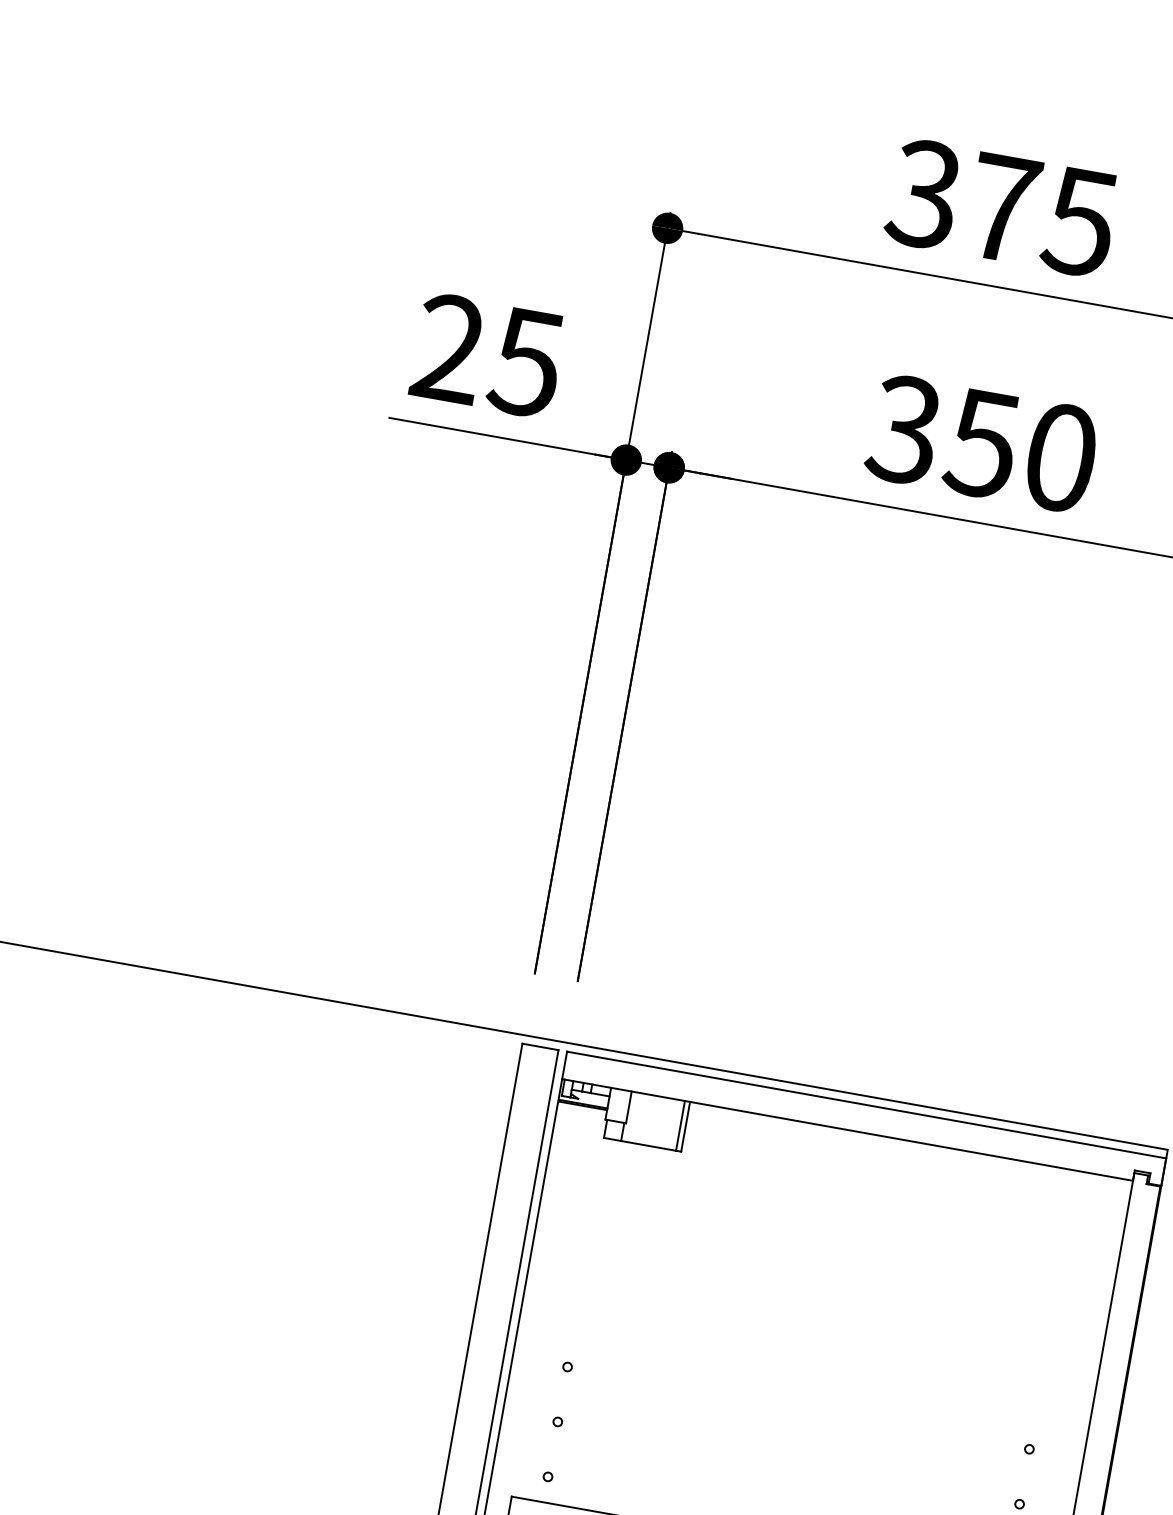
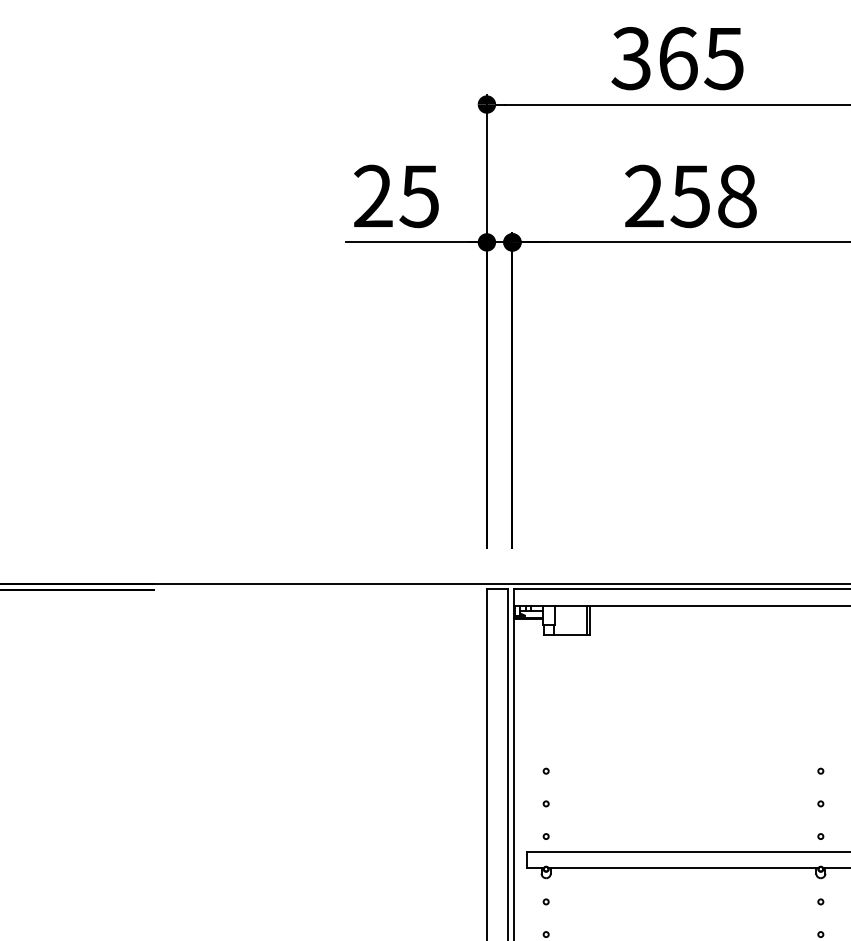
text: (1003, 208) -> (678, 58), 375 -> 365
text: (982, 443) -> (690, 196), 350 -> 258

